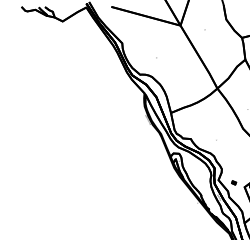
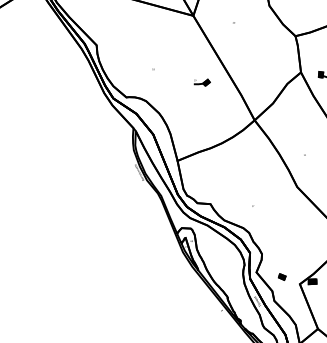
part: (185, 65) -> (201, 82), added

